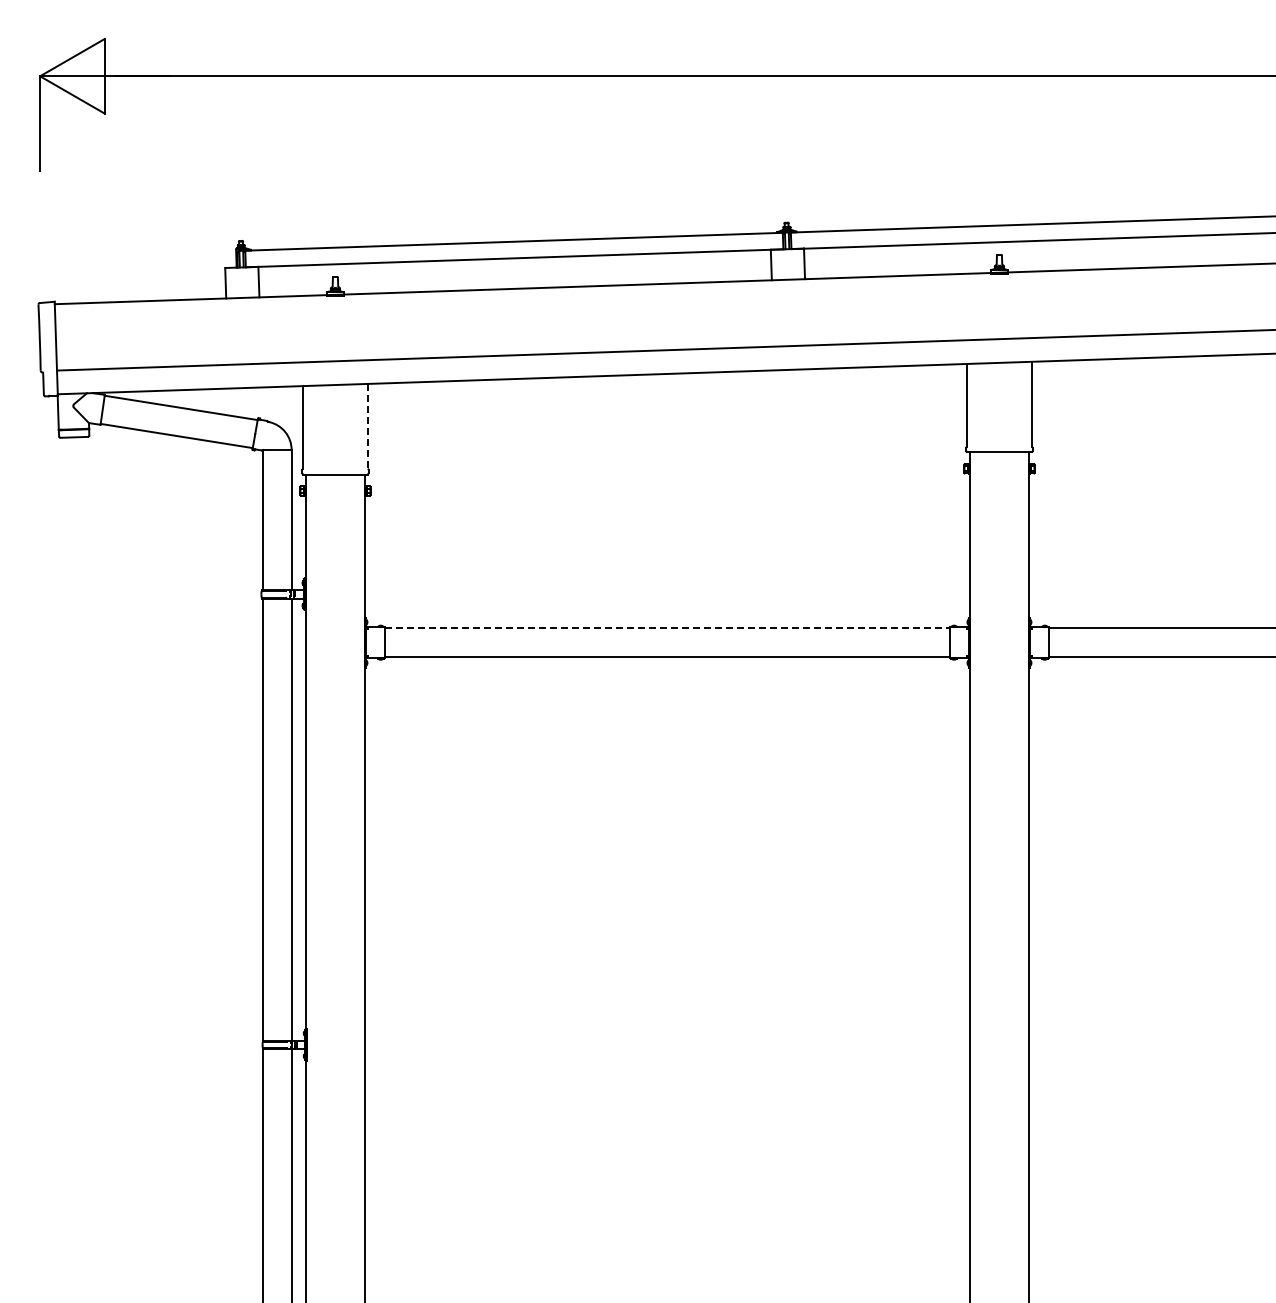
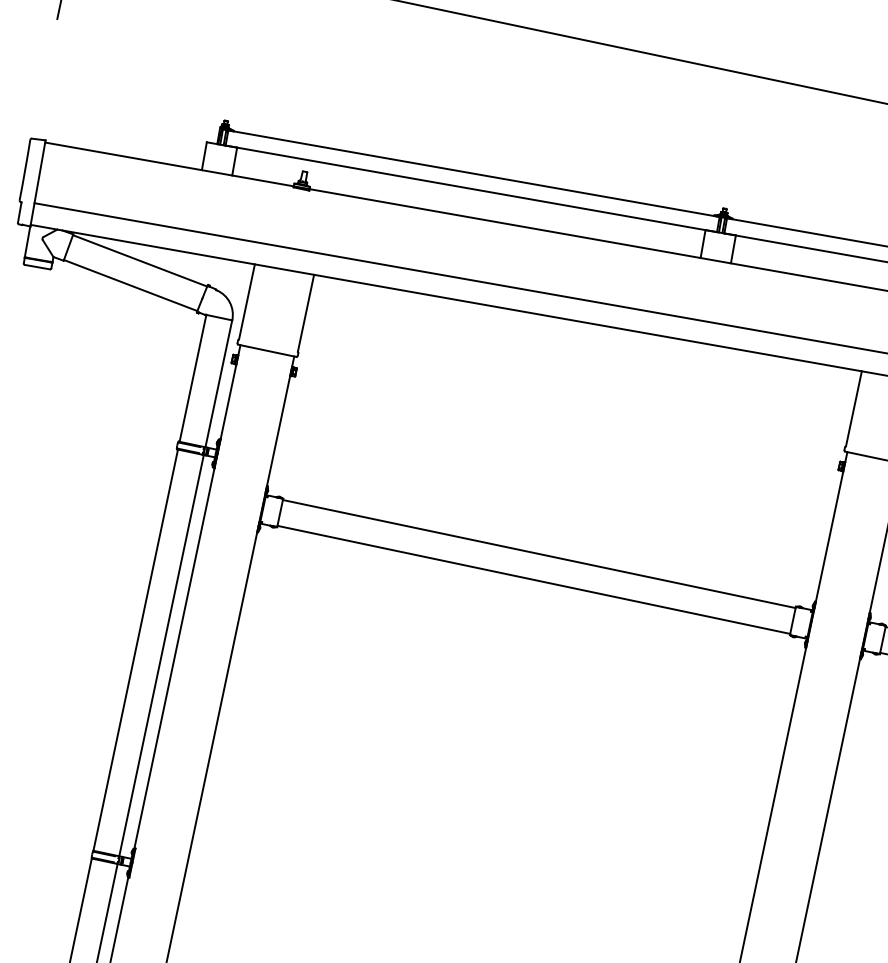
line: (367, 426) -> (305, 313), dashed -> solid
line: (667, 628) -> (539, 554), dashed -> solid

